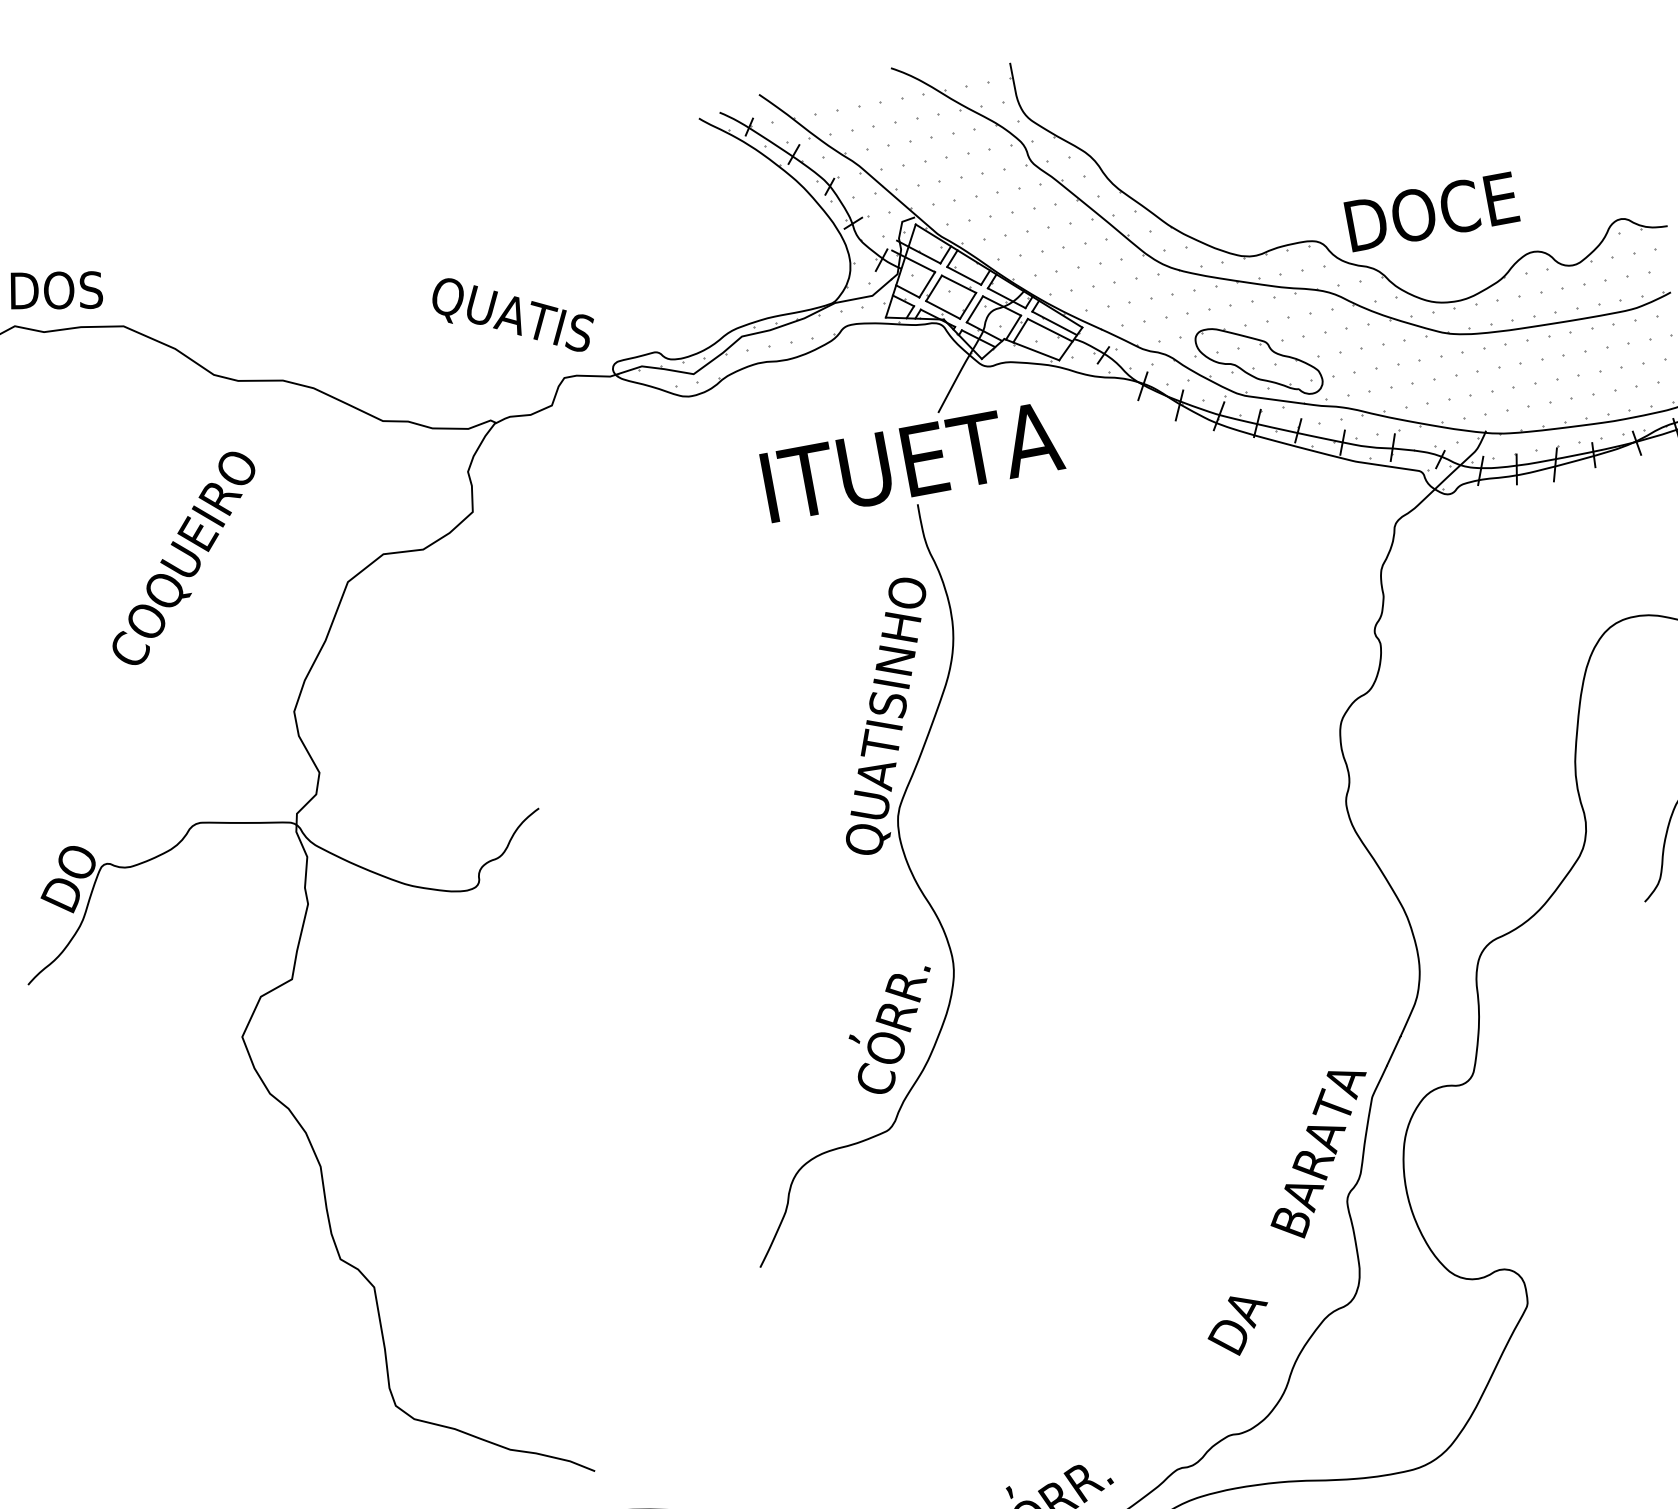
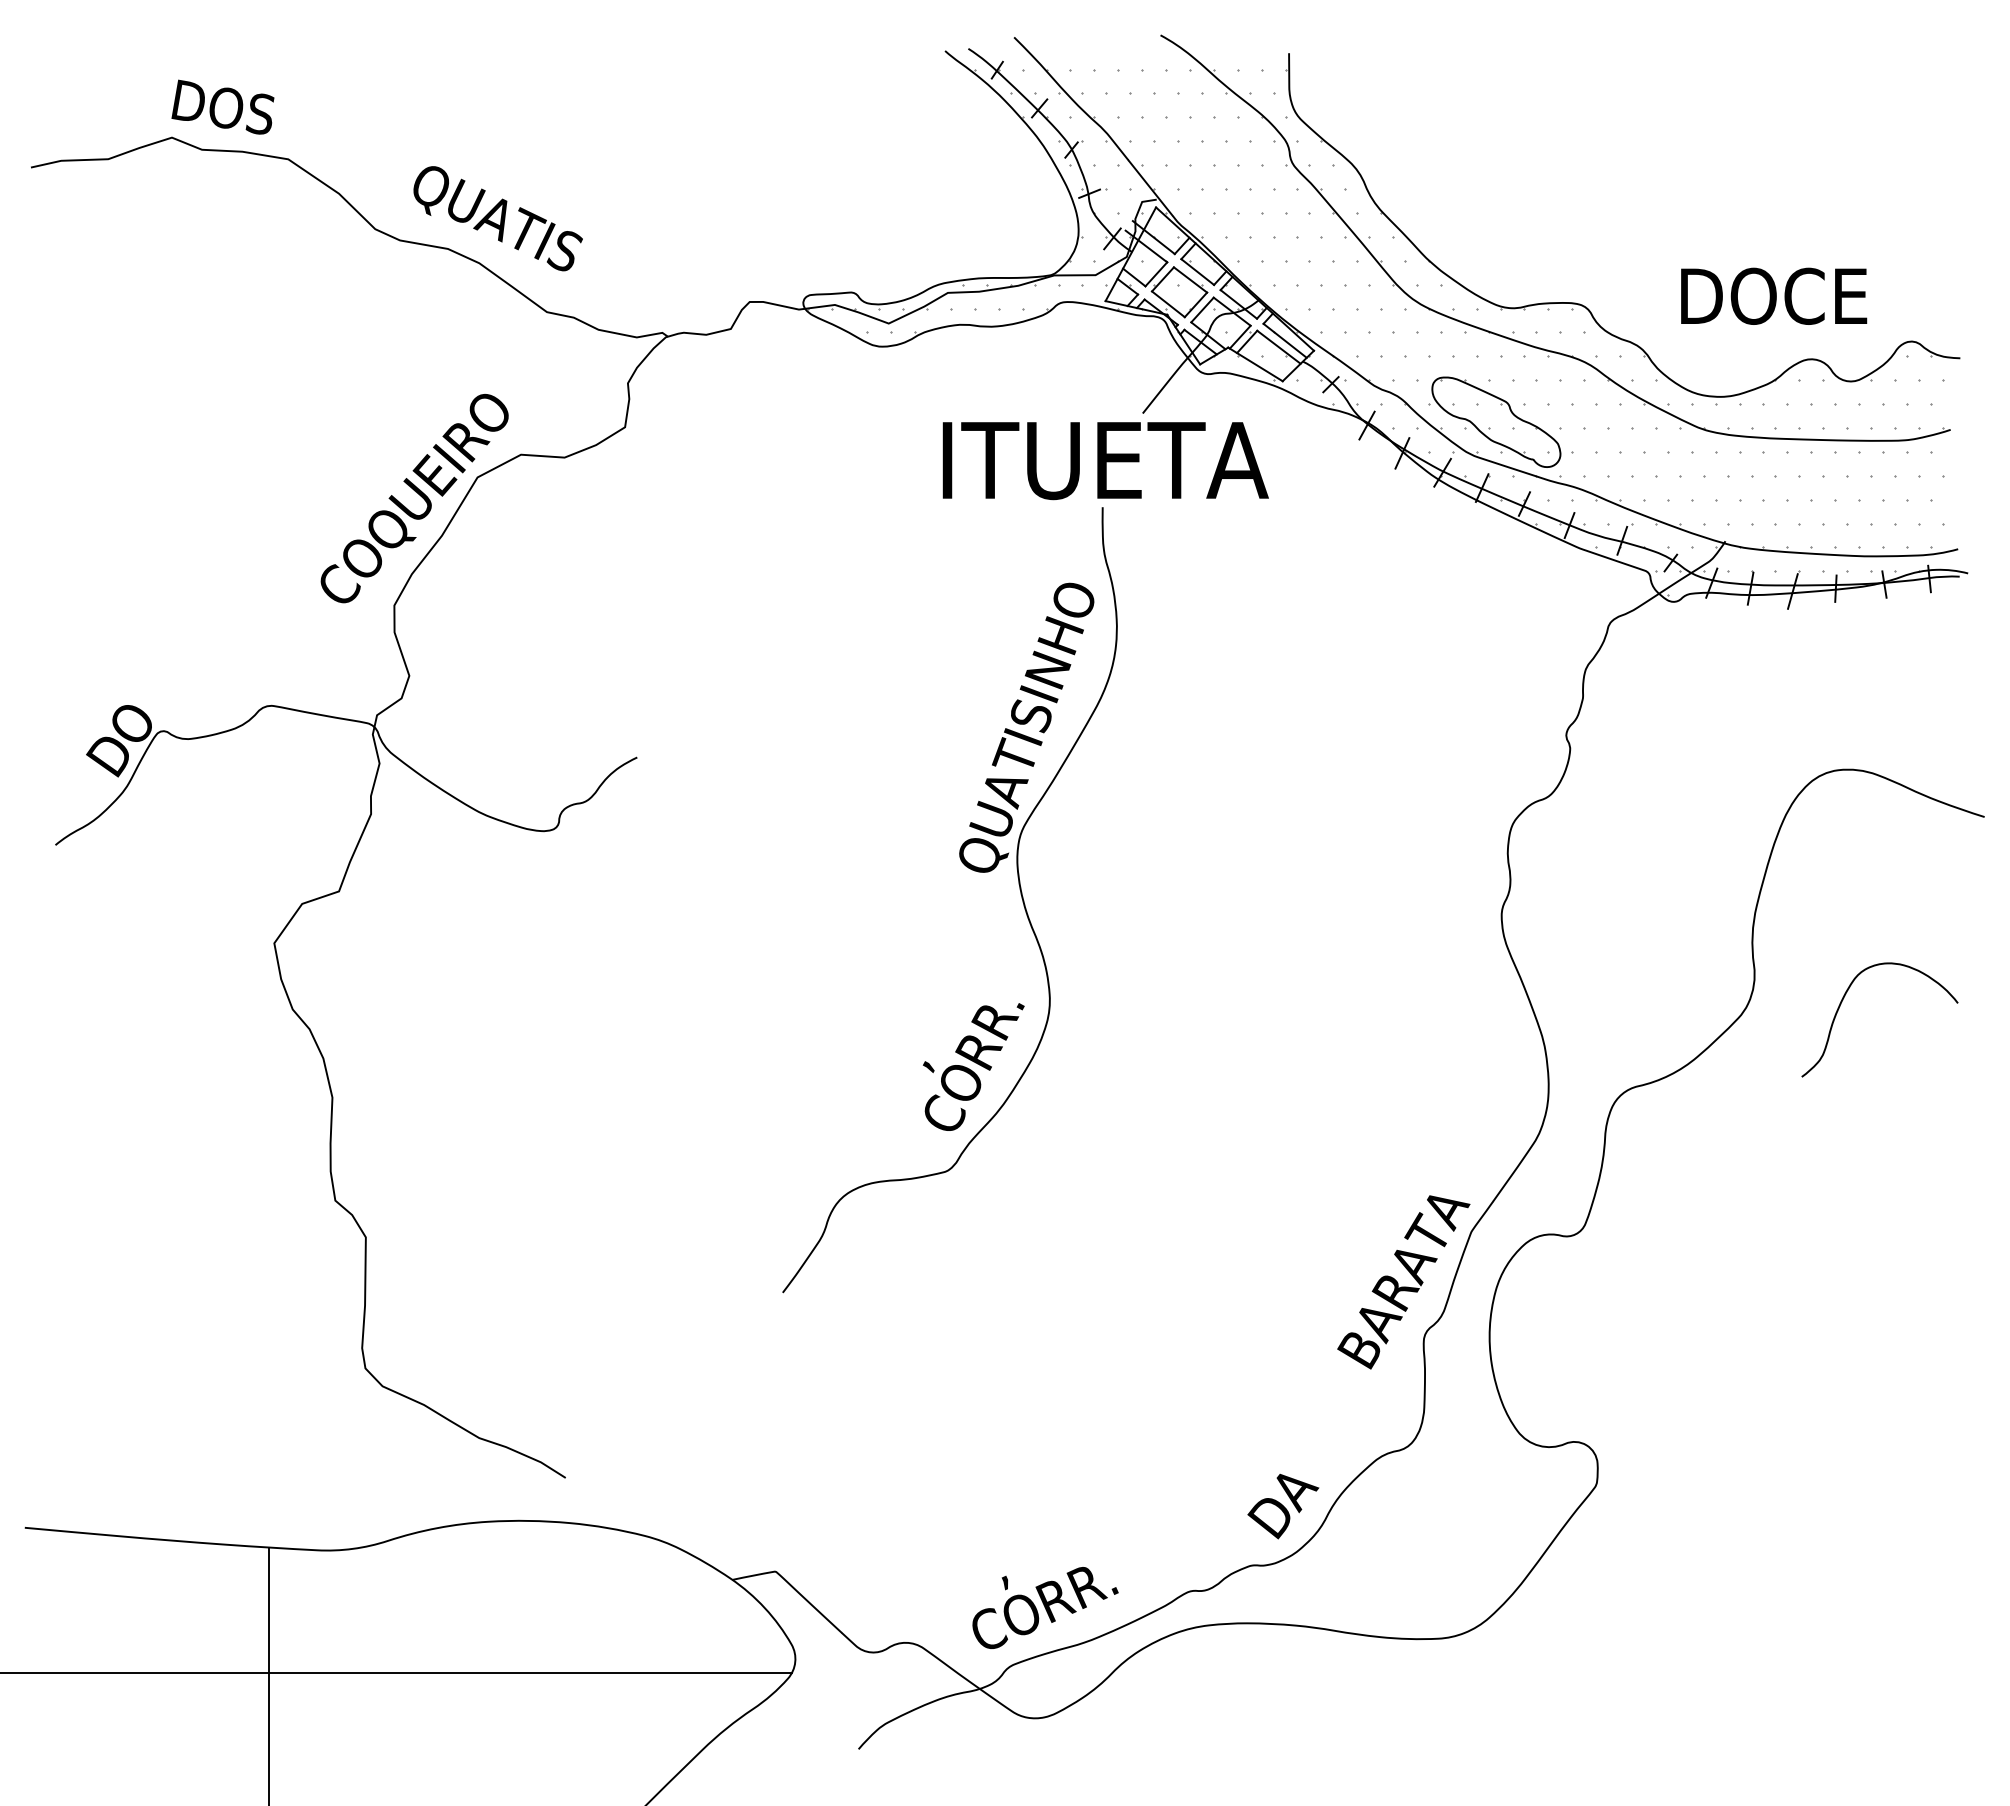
text: (1432, 211) -> (1774, 295), moved
text: (513, 315) -> (497, 218), moved
text: (183, 558) -> (414, 498), moved
text: (1238, 1325) -> (1283, 1506), moved

